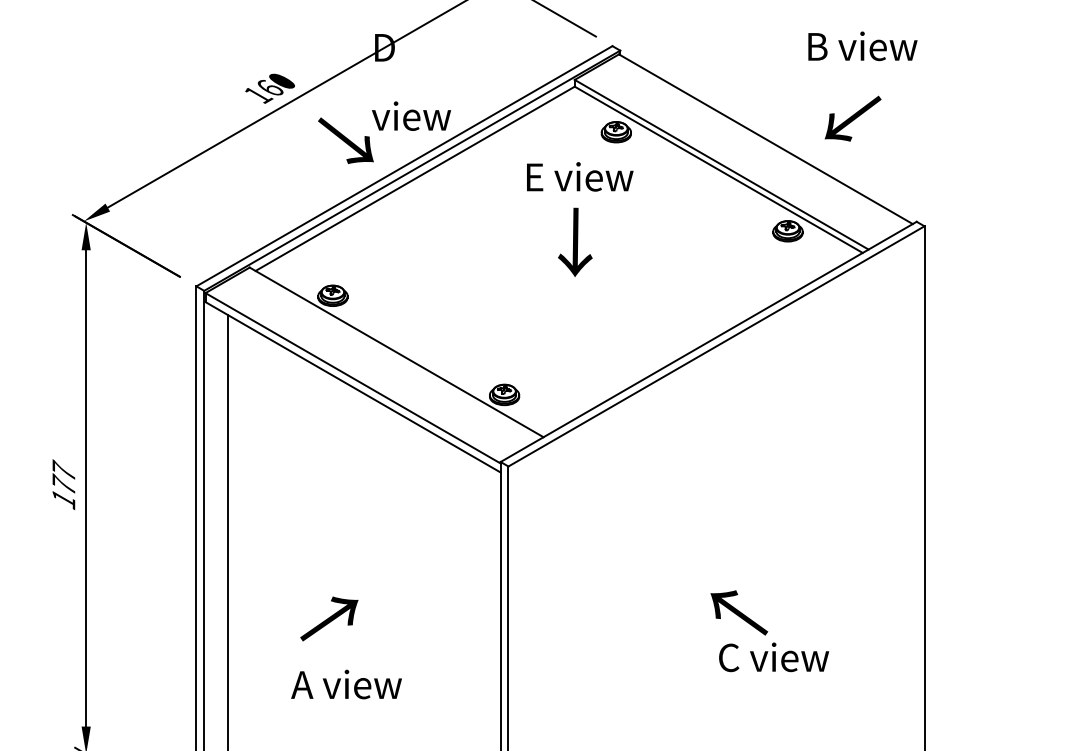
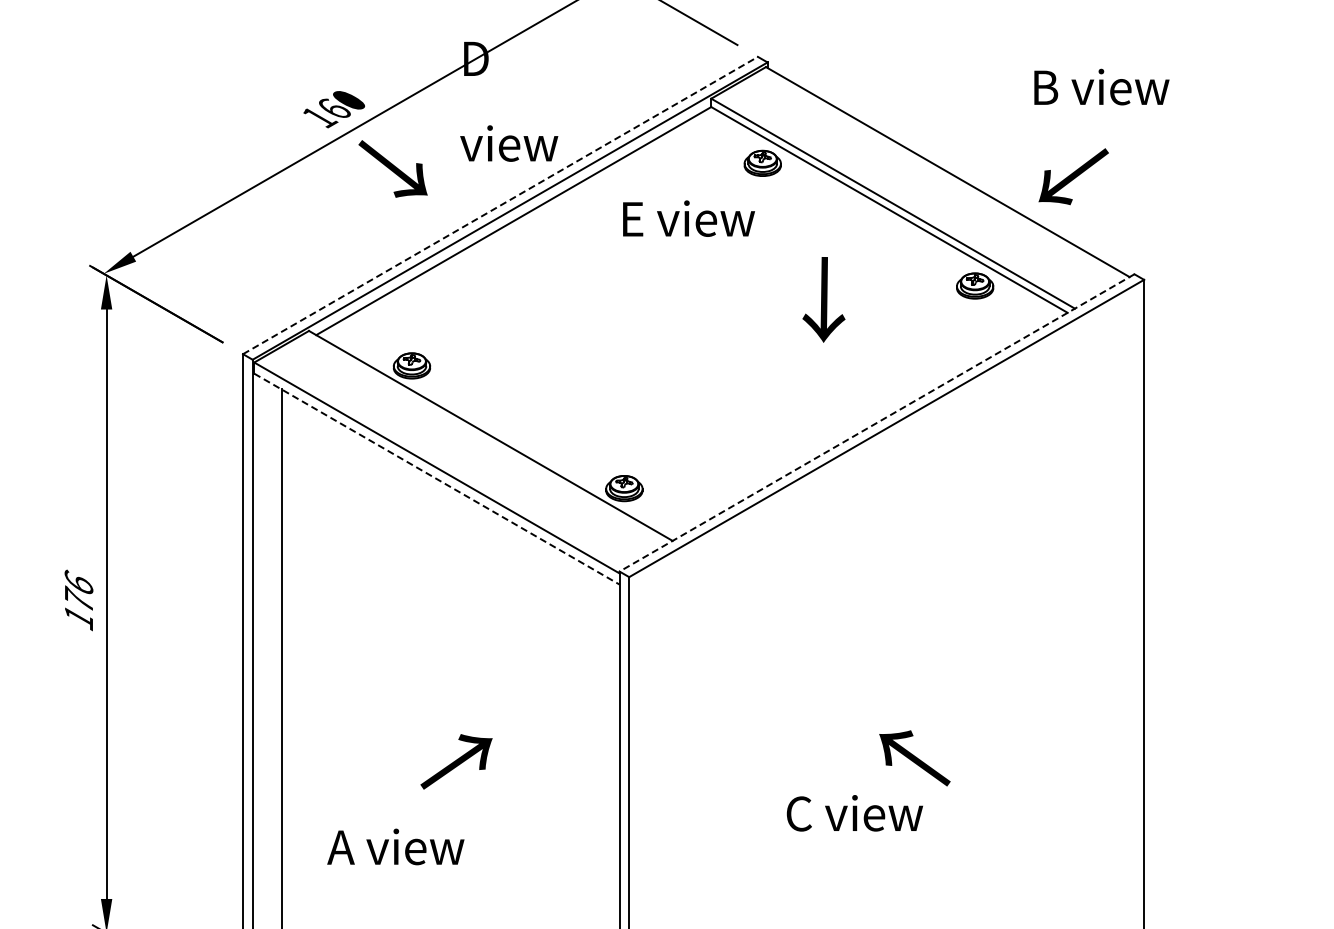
text: (862, 45) -> (1101, 86), moved
text: (852, 118) -> (1073, 176), moved
text: (345, 140) -> (392, 168), moved
line: (404, 166) -> (500, 205), solid -> dashed
text: (579, 176) -> (688, 218), moved
text: (574, 242) -> (823, 299), moved
line: (708, 342) -> (876, 423), solid -> dashed
line: (352, 387) -> (436, 479), solid -> dashed
text: (63, 470) -> (78, 581), 177 -> 176
text: (329, 618) -> (456, 761), moved
text: (773, 657) -> (854, 813), moved
text: (346, 684) -> (395, 846), moved

